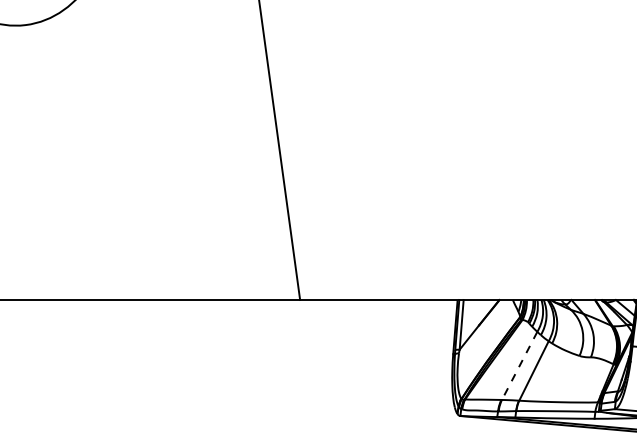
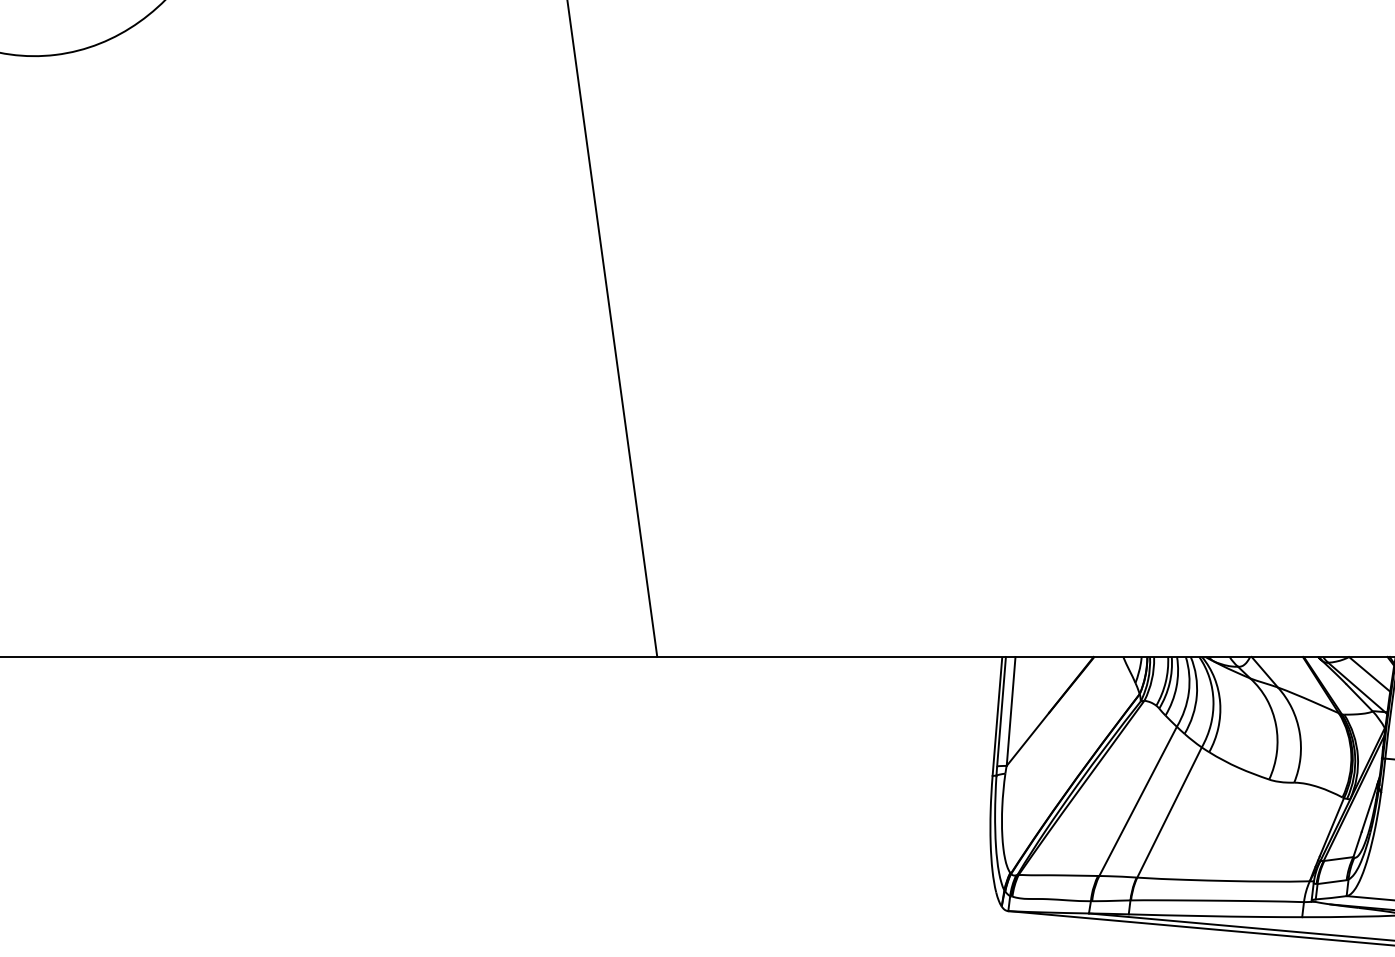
line: (519, 366) -> (1137, 802), dashed -> solid

